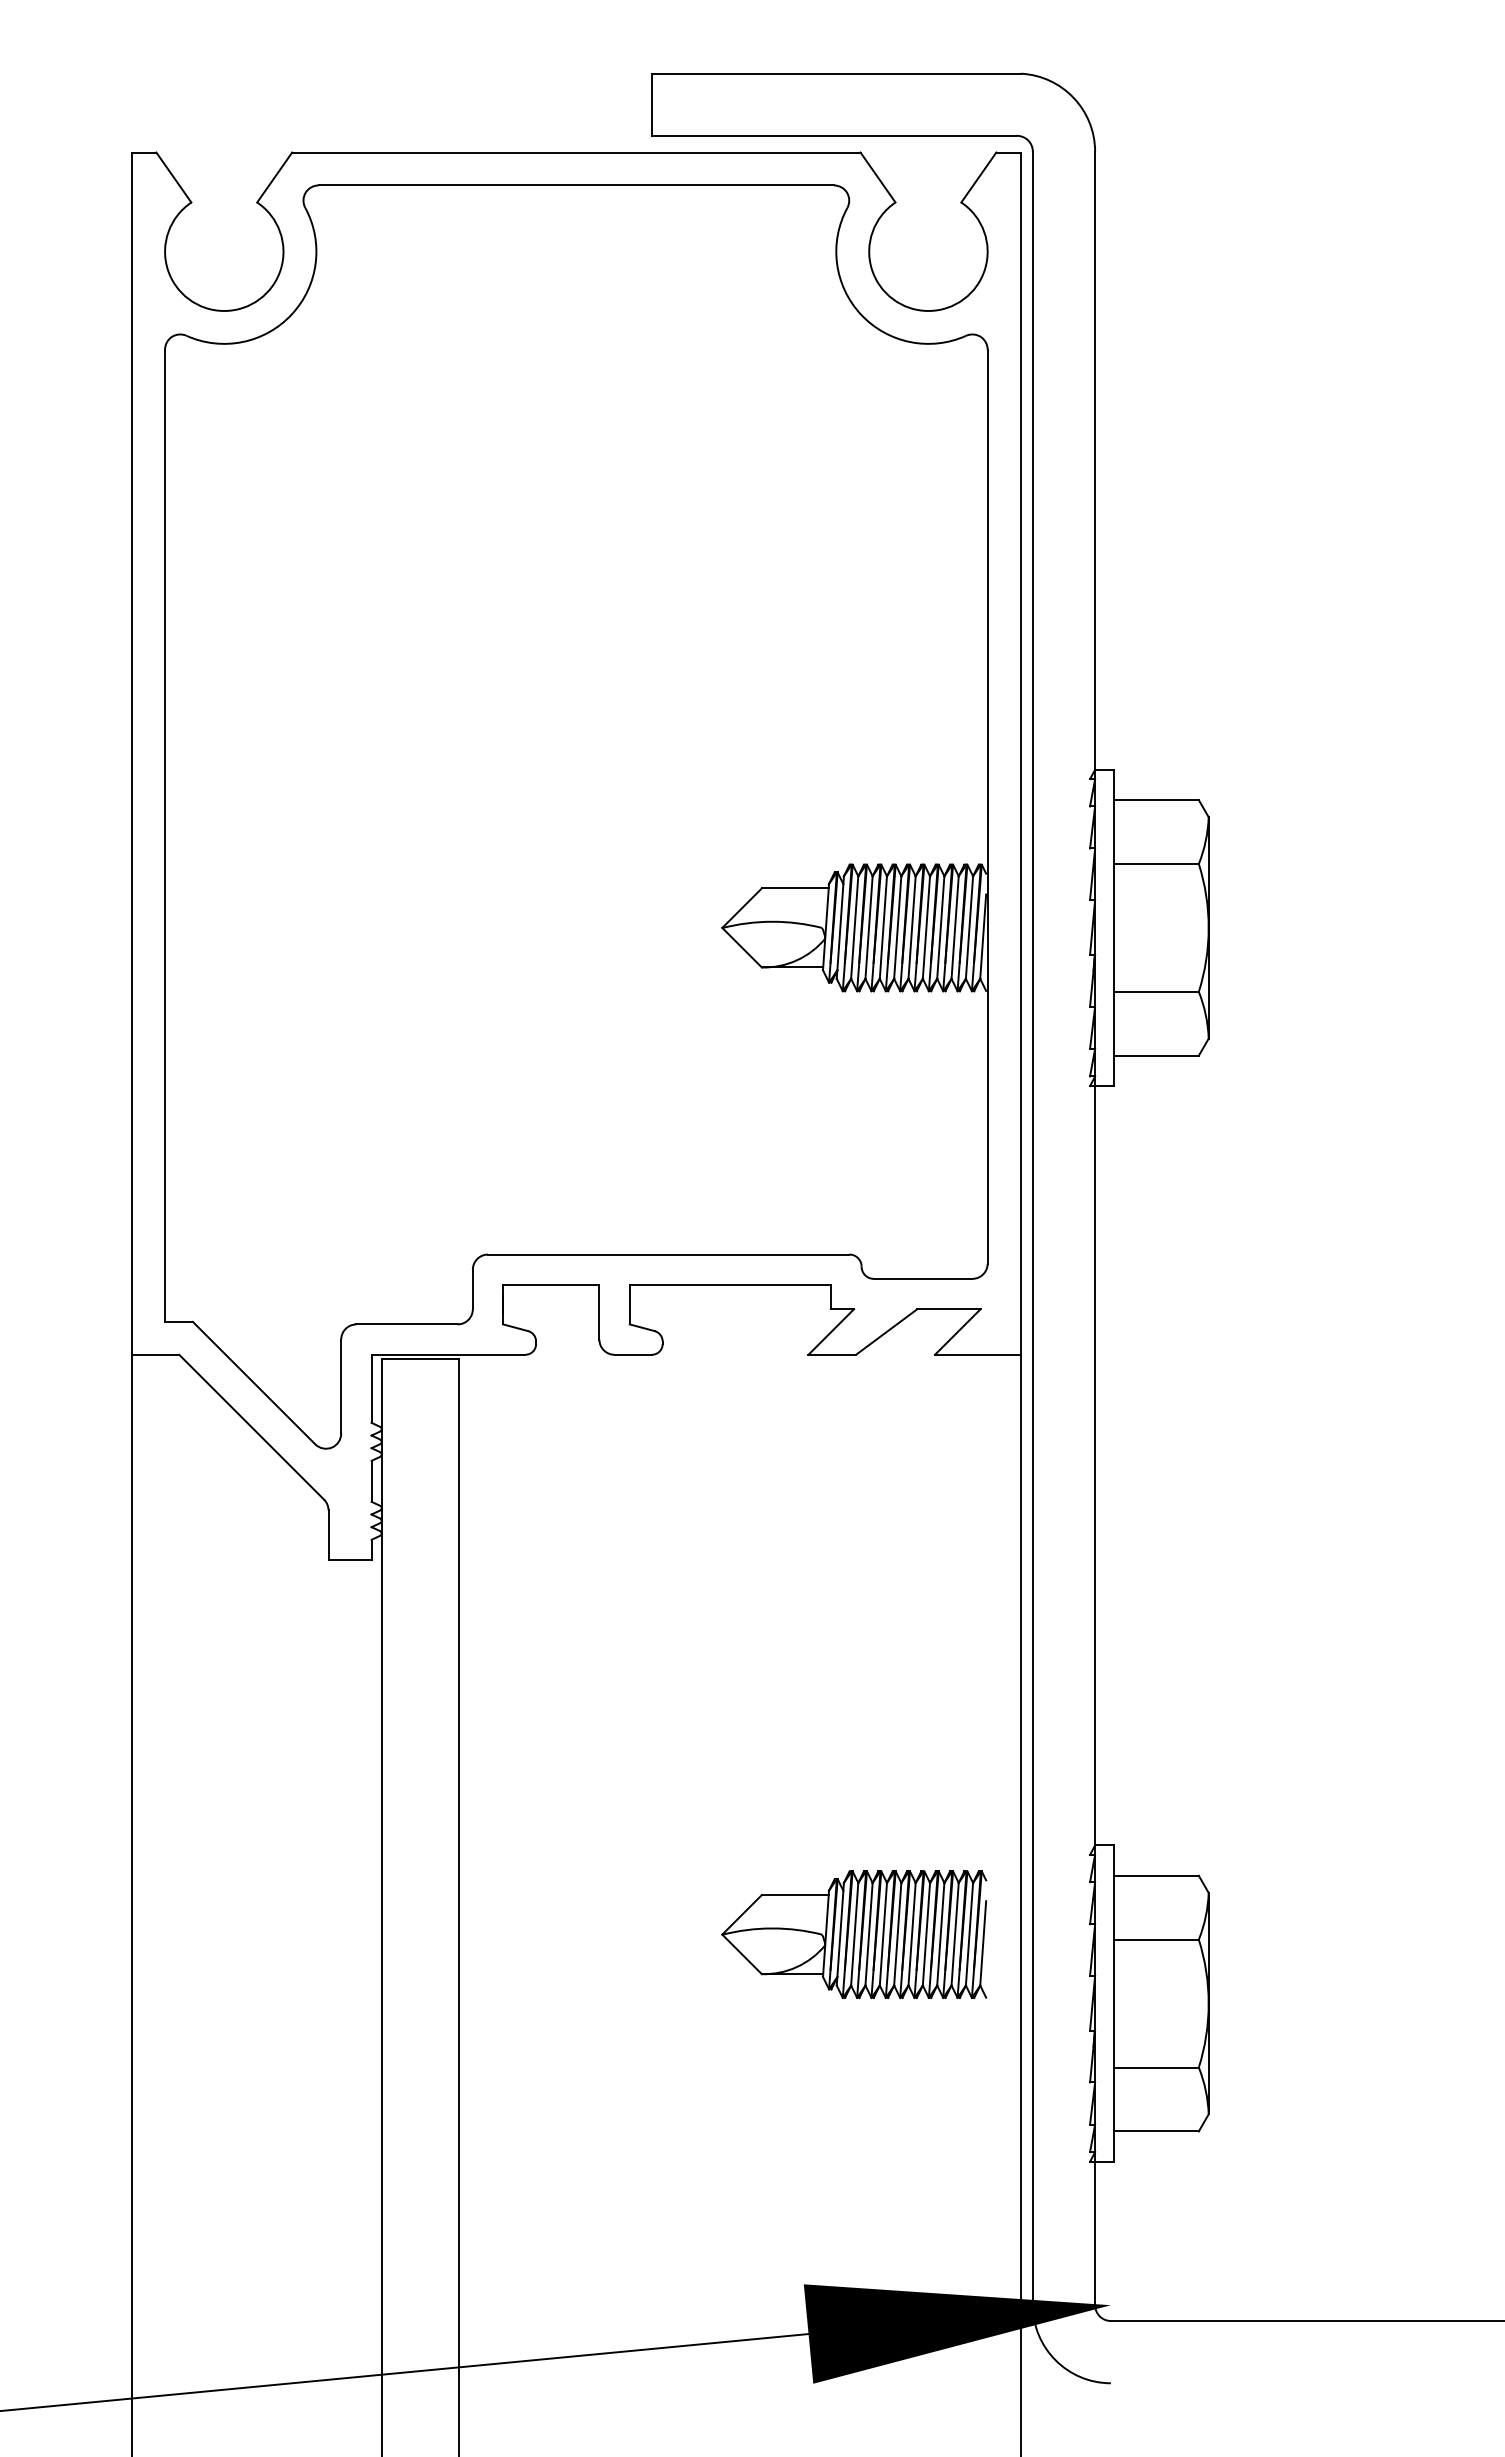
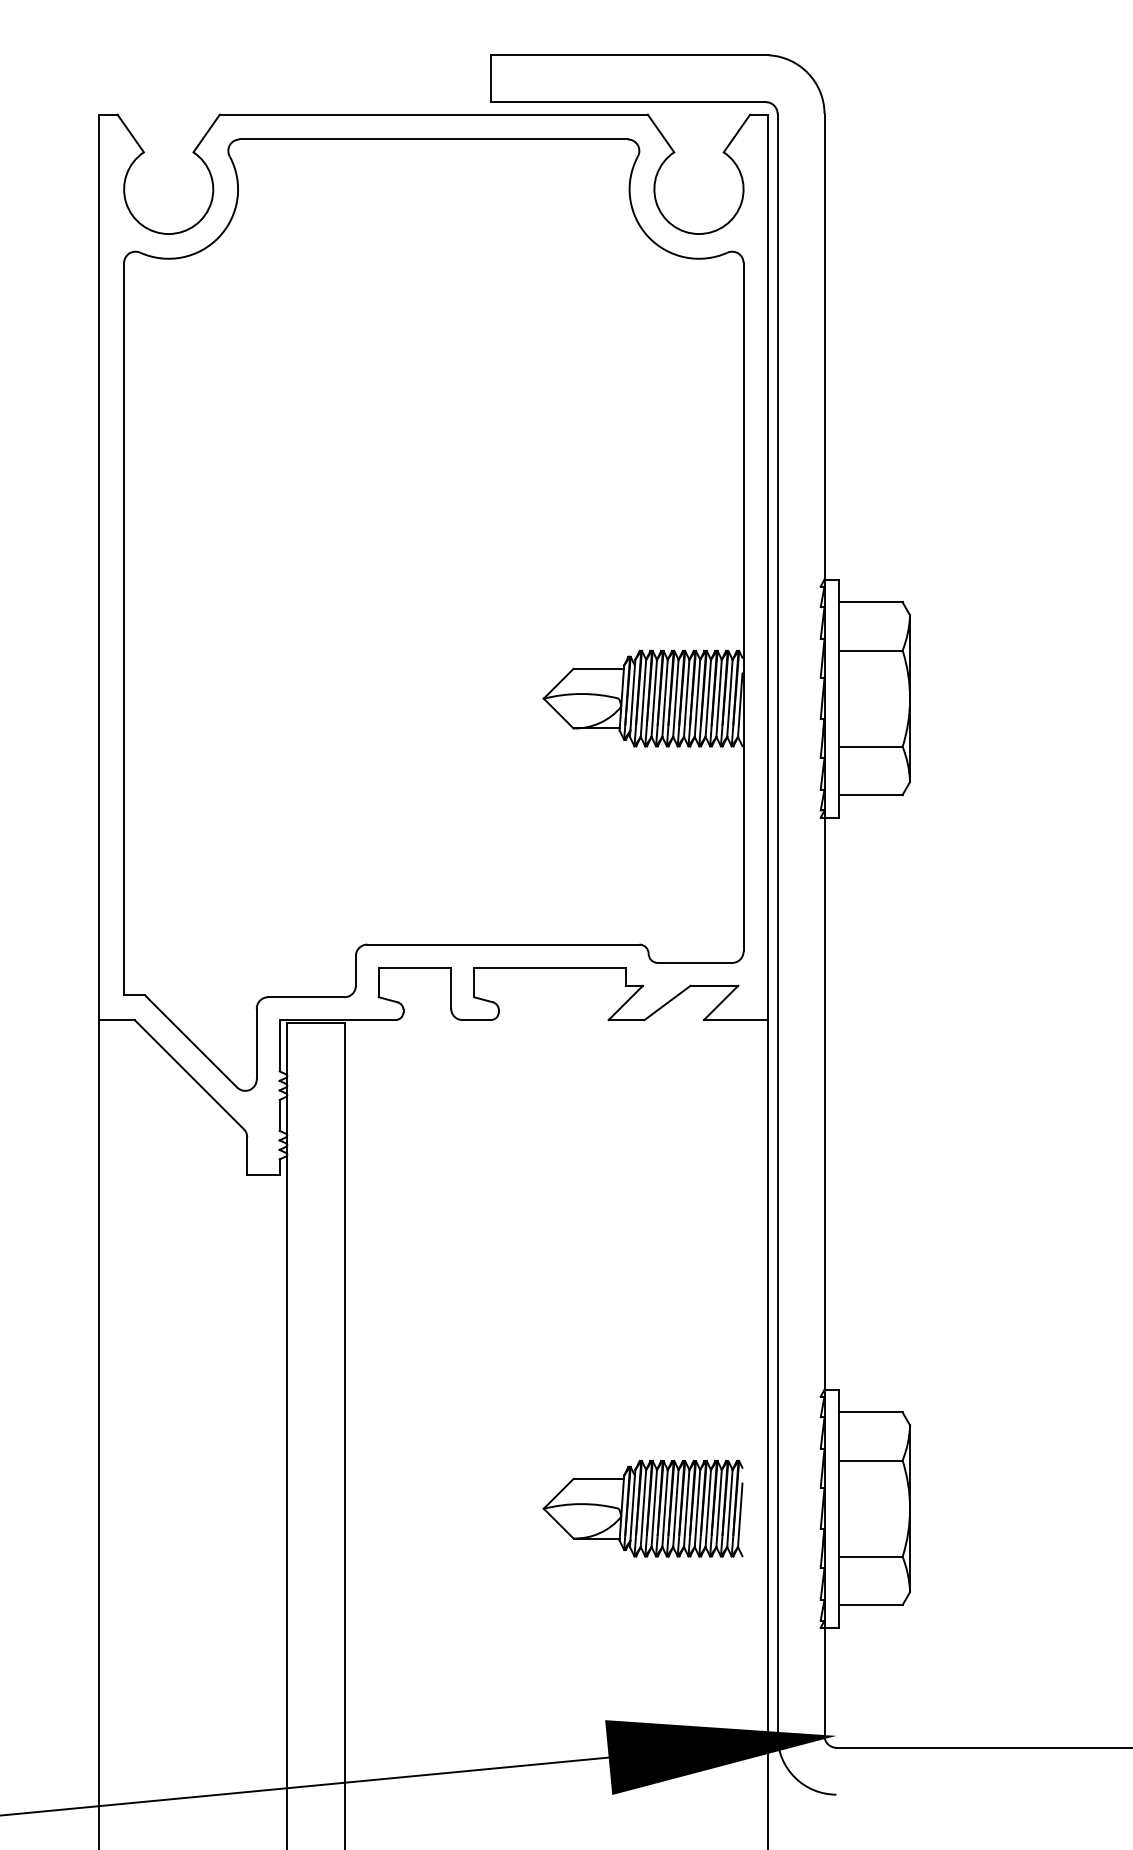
part: (854, 1934) -> (643, 1508), moved

